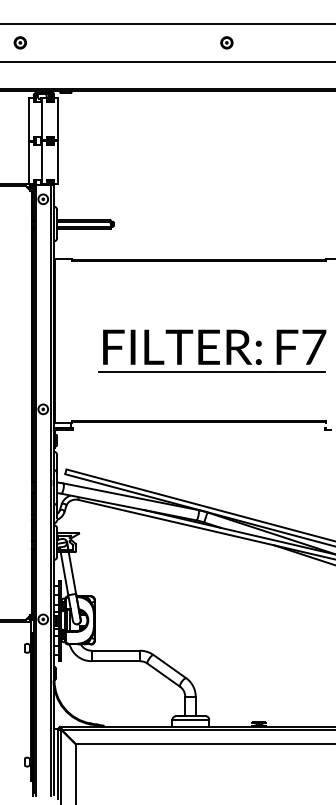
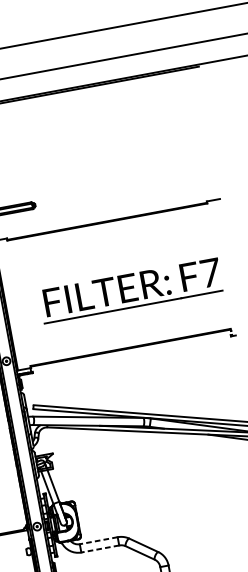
part: (226, 42) -> (97, 45), removed
line: (115, 650) -> (98, 540), solid -> dashed
line: (115, 661) -> (100, 549), solid -> dashed

